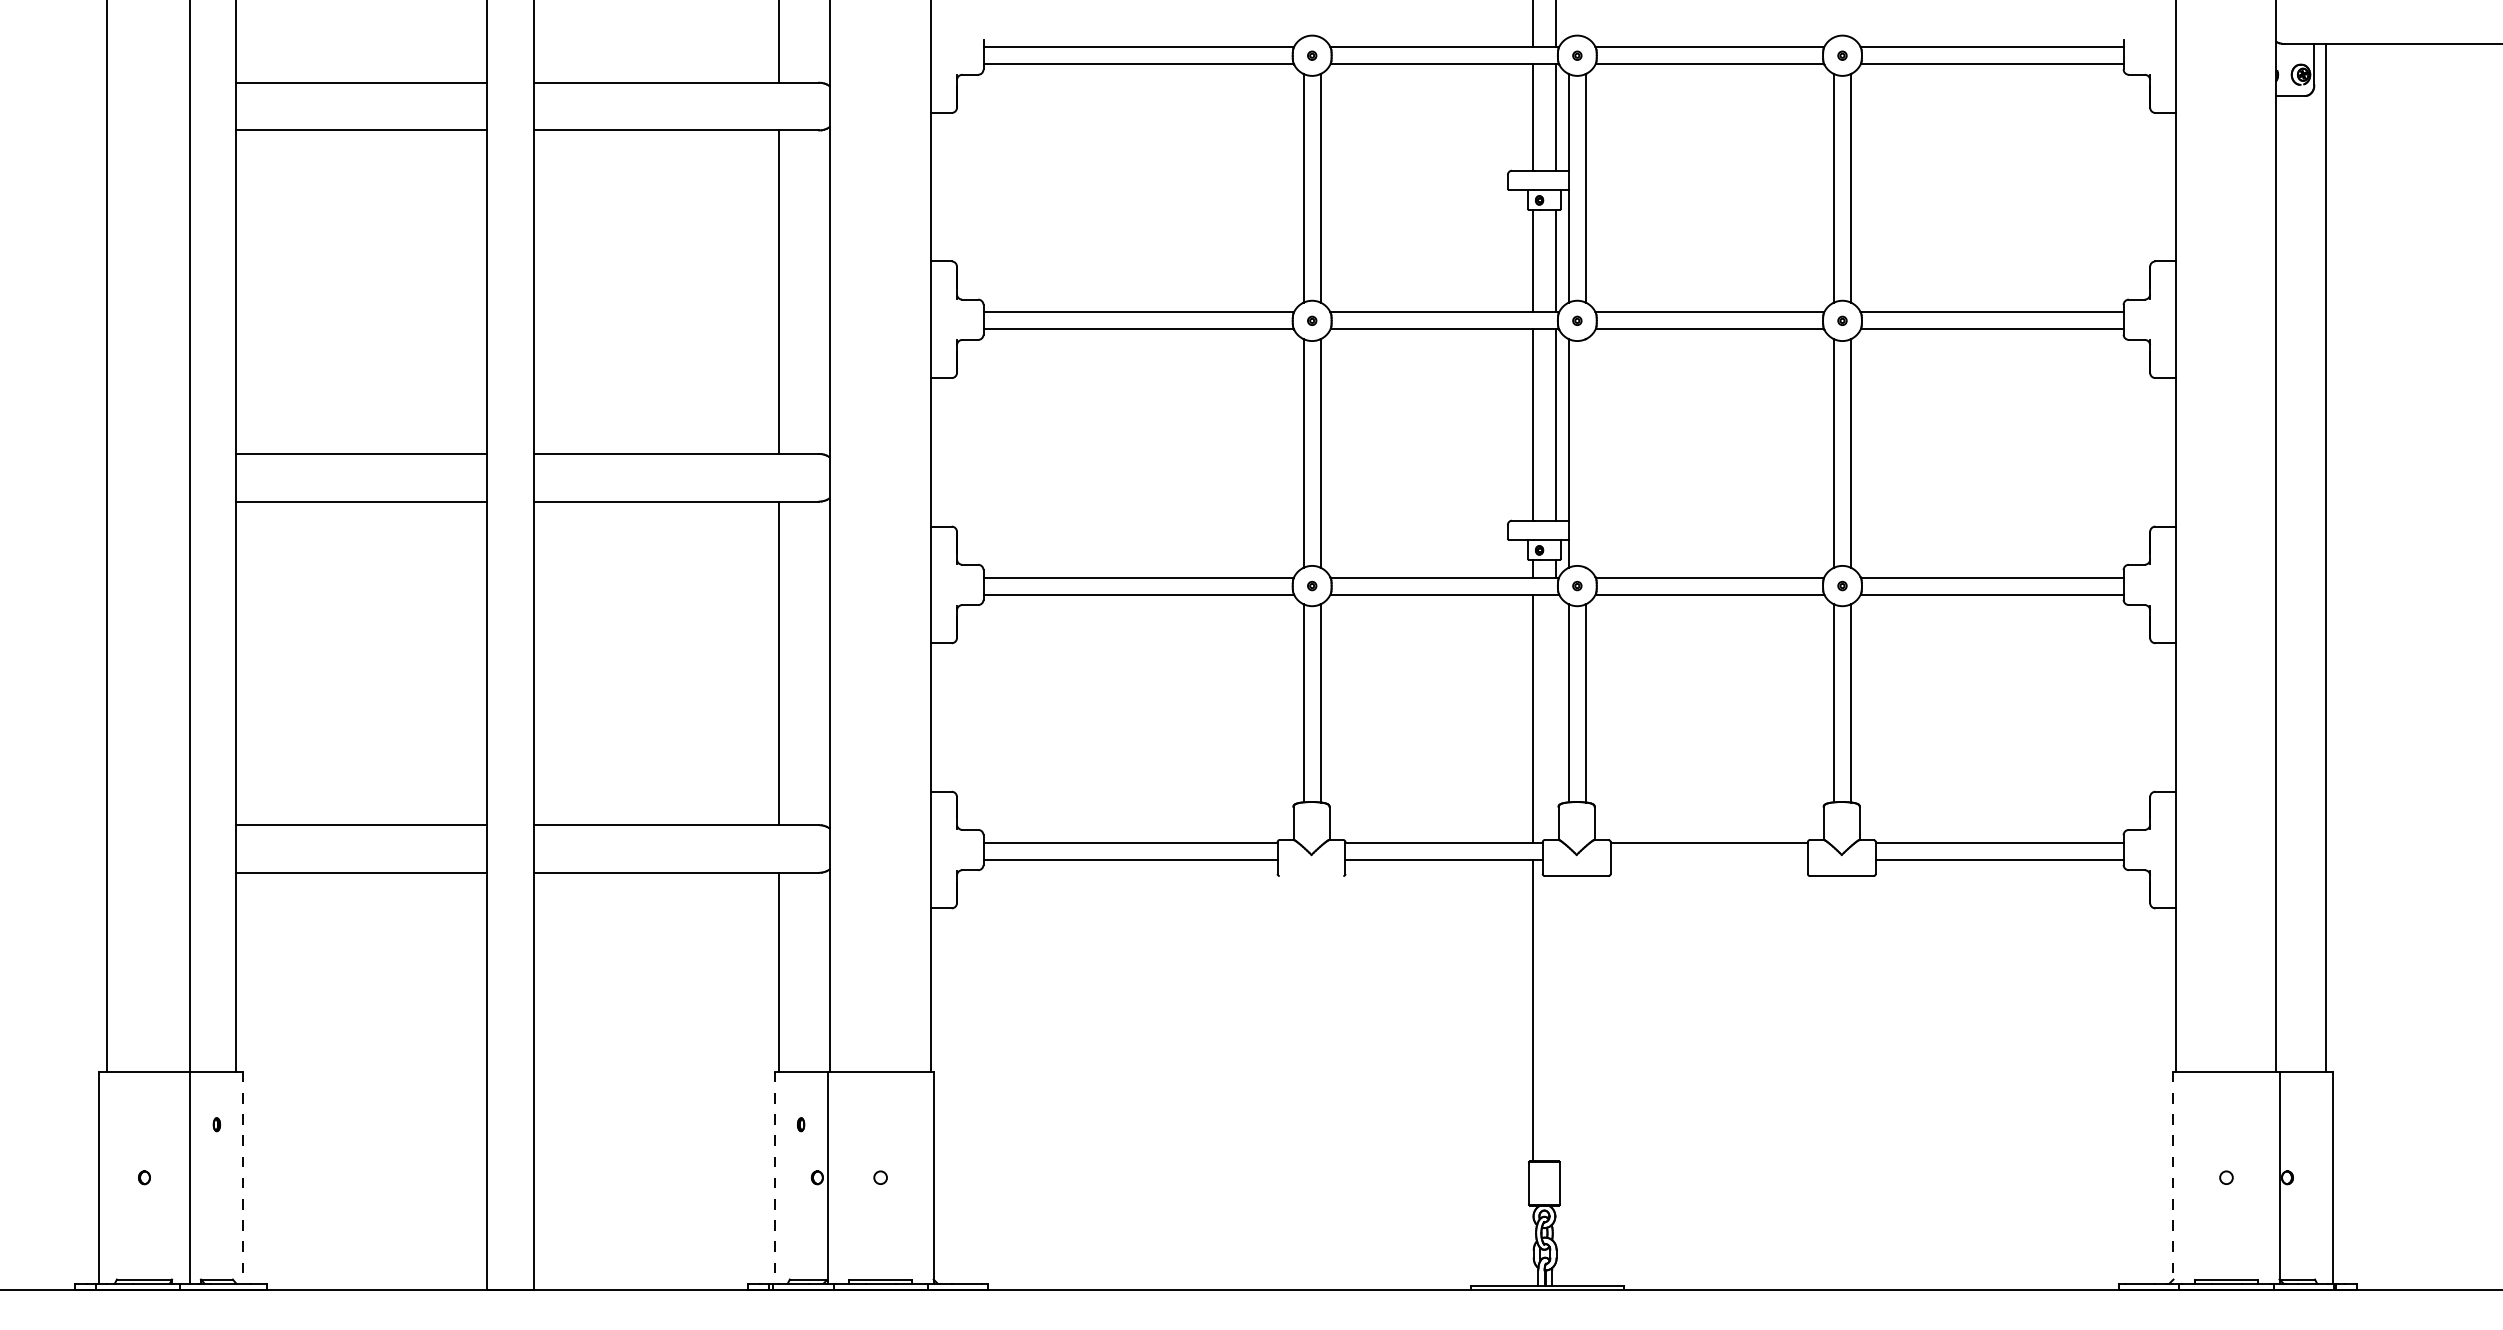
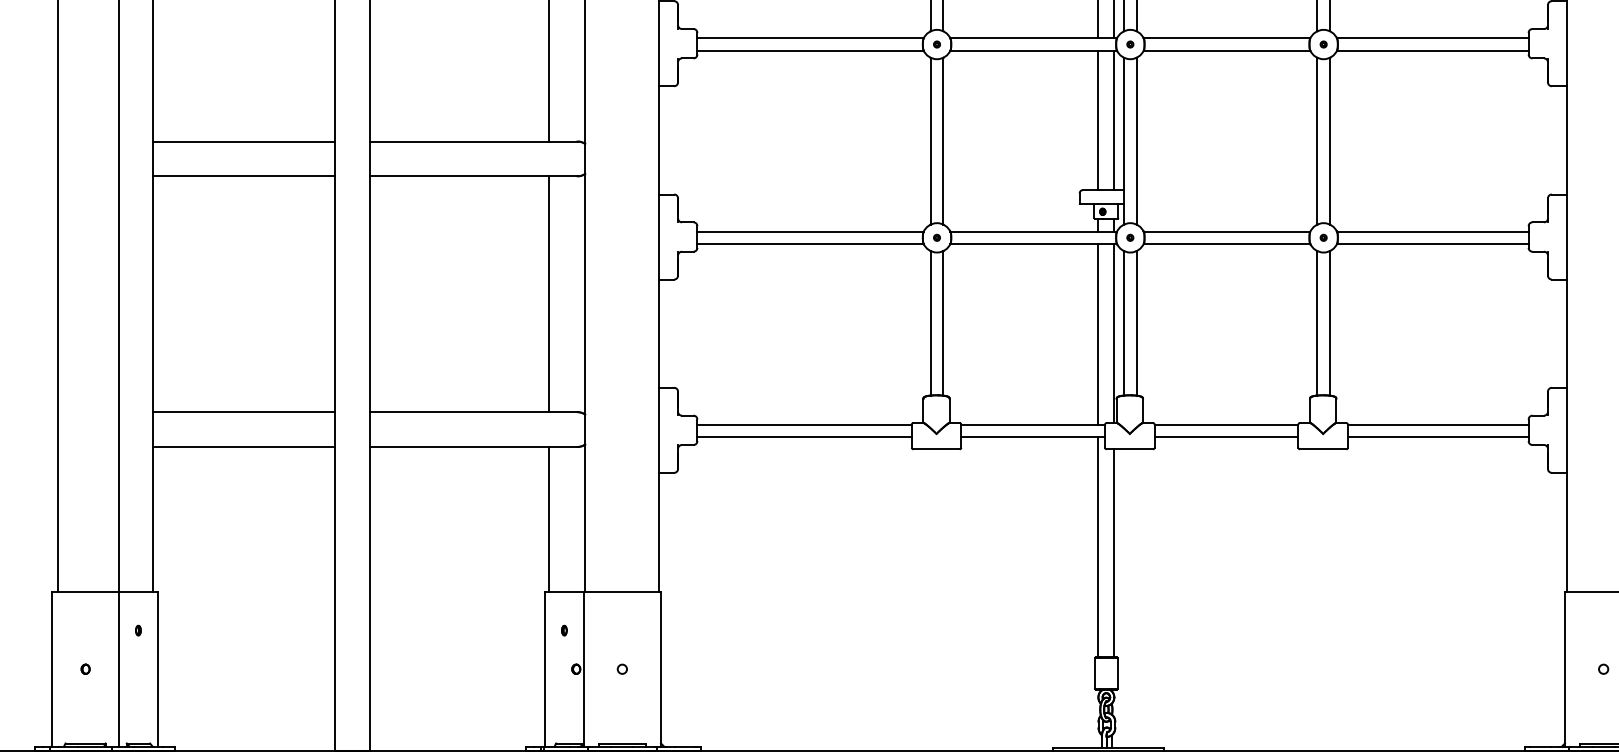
line: (1585, 453) -> (1136, 141), added
line: (1555, 717) -> (1114, 333), added
line: (1708, 859) -> (1225, 437), added
line: (1311, 876) -> (936, 449), added
line: (1555, 1018) -> (1114, 553), added
line: (243, 1178) -> (157, 669), dashed -> solid
line: (774, 1178) -> (544, 669), dashed -> solid
line: (2173, 1178) -> (1565, 669), dashed -> solid

